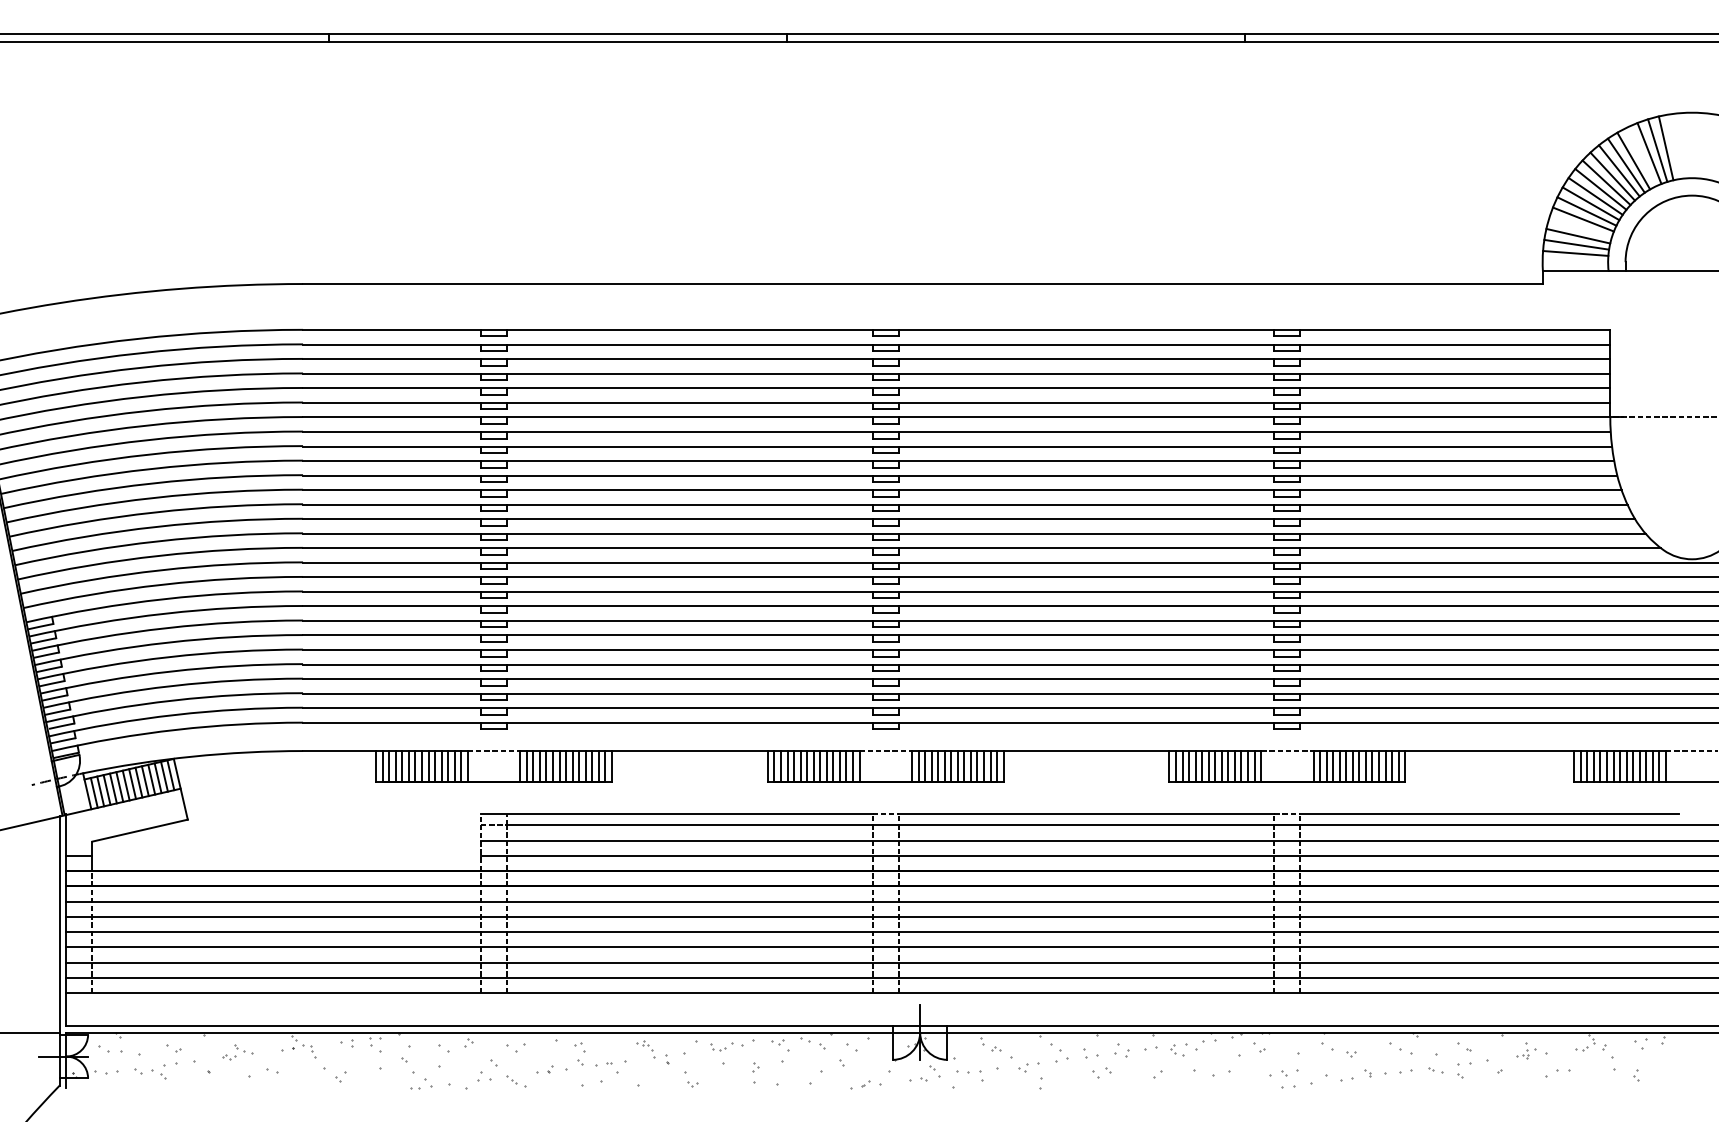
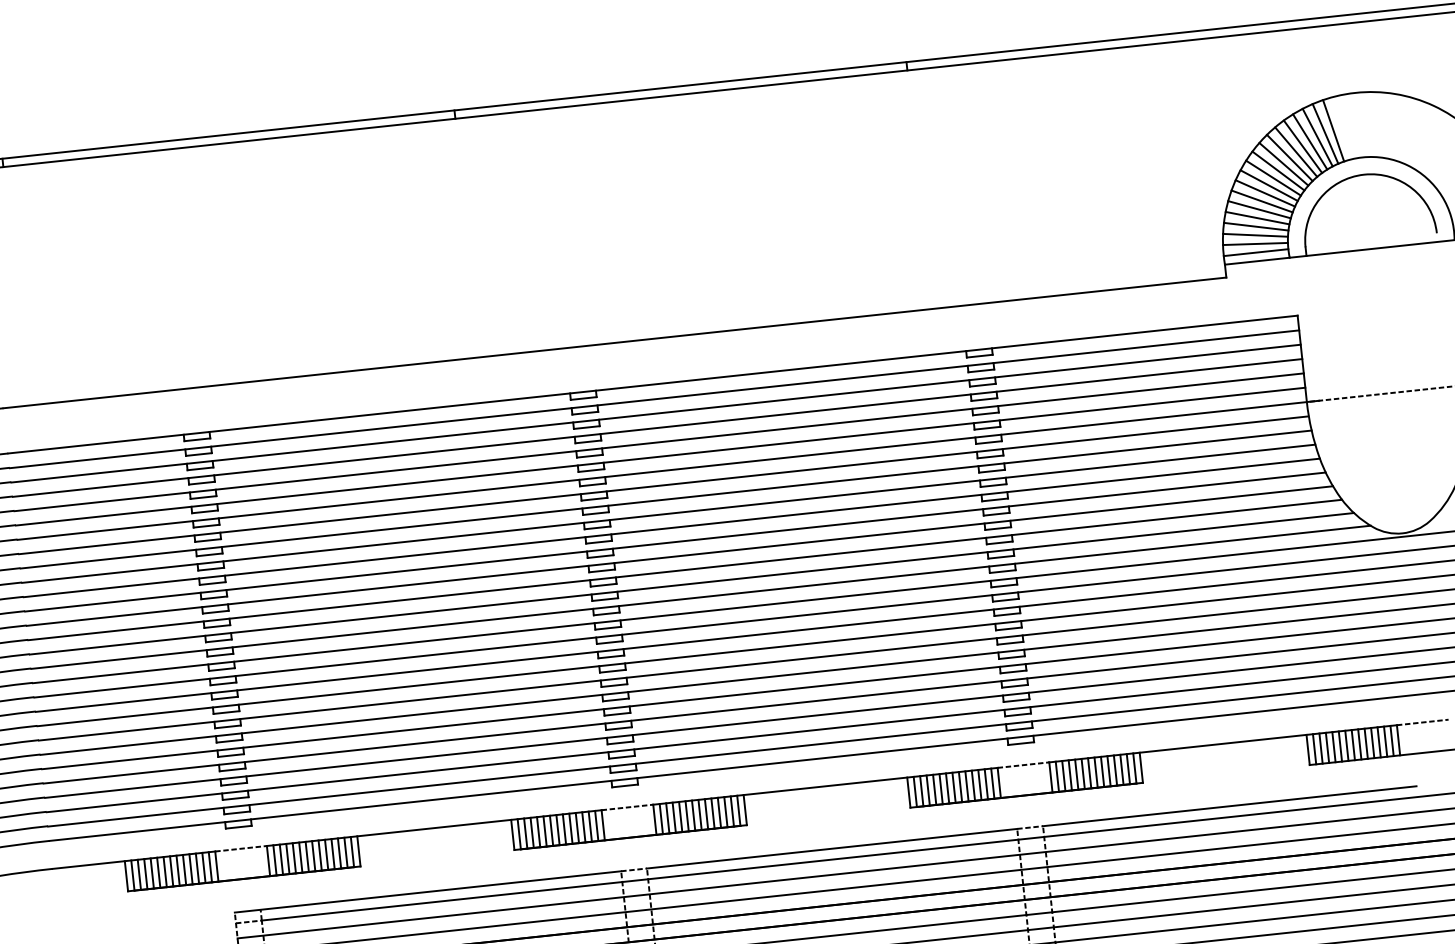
line: (1641, 156) -> (1310, 141), added
line: (1580, 227) -> (1257, 217), added
line: (1575, 262) -> (1256, 252), added

